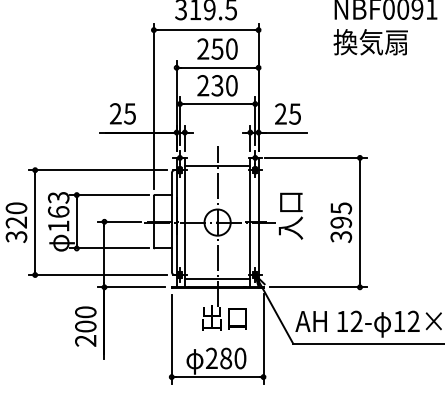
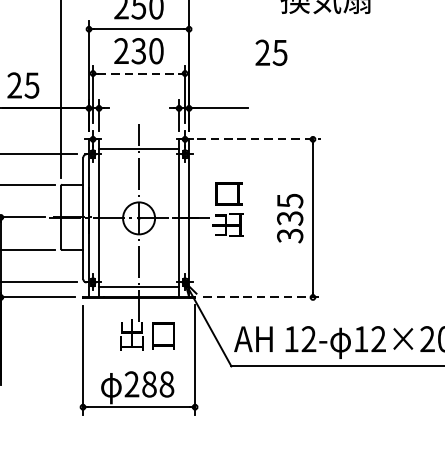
line: (217, 104) -> (138, 74), solid -> dashed
text: (287, 113) -> (270, 52), moved
line: (315, 157) -> (258, 138), solid -> dashed
text: (290, 215) -> (228, 209), 入口 -> 出口
text: (340, 222) -> (289, 218), 395 -> 335
line: (318, 287) -> (262, 297), solid -> dashed
text: (240, 358) -> (167, 384), 280 -> 288

